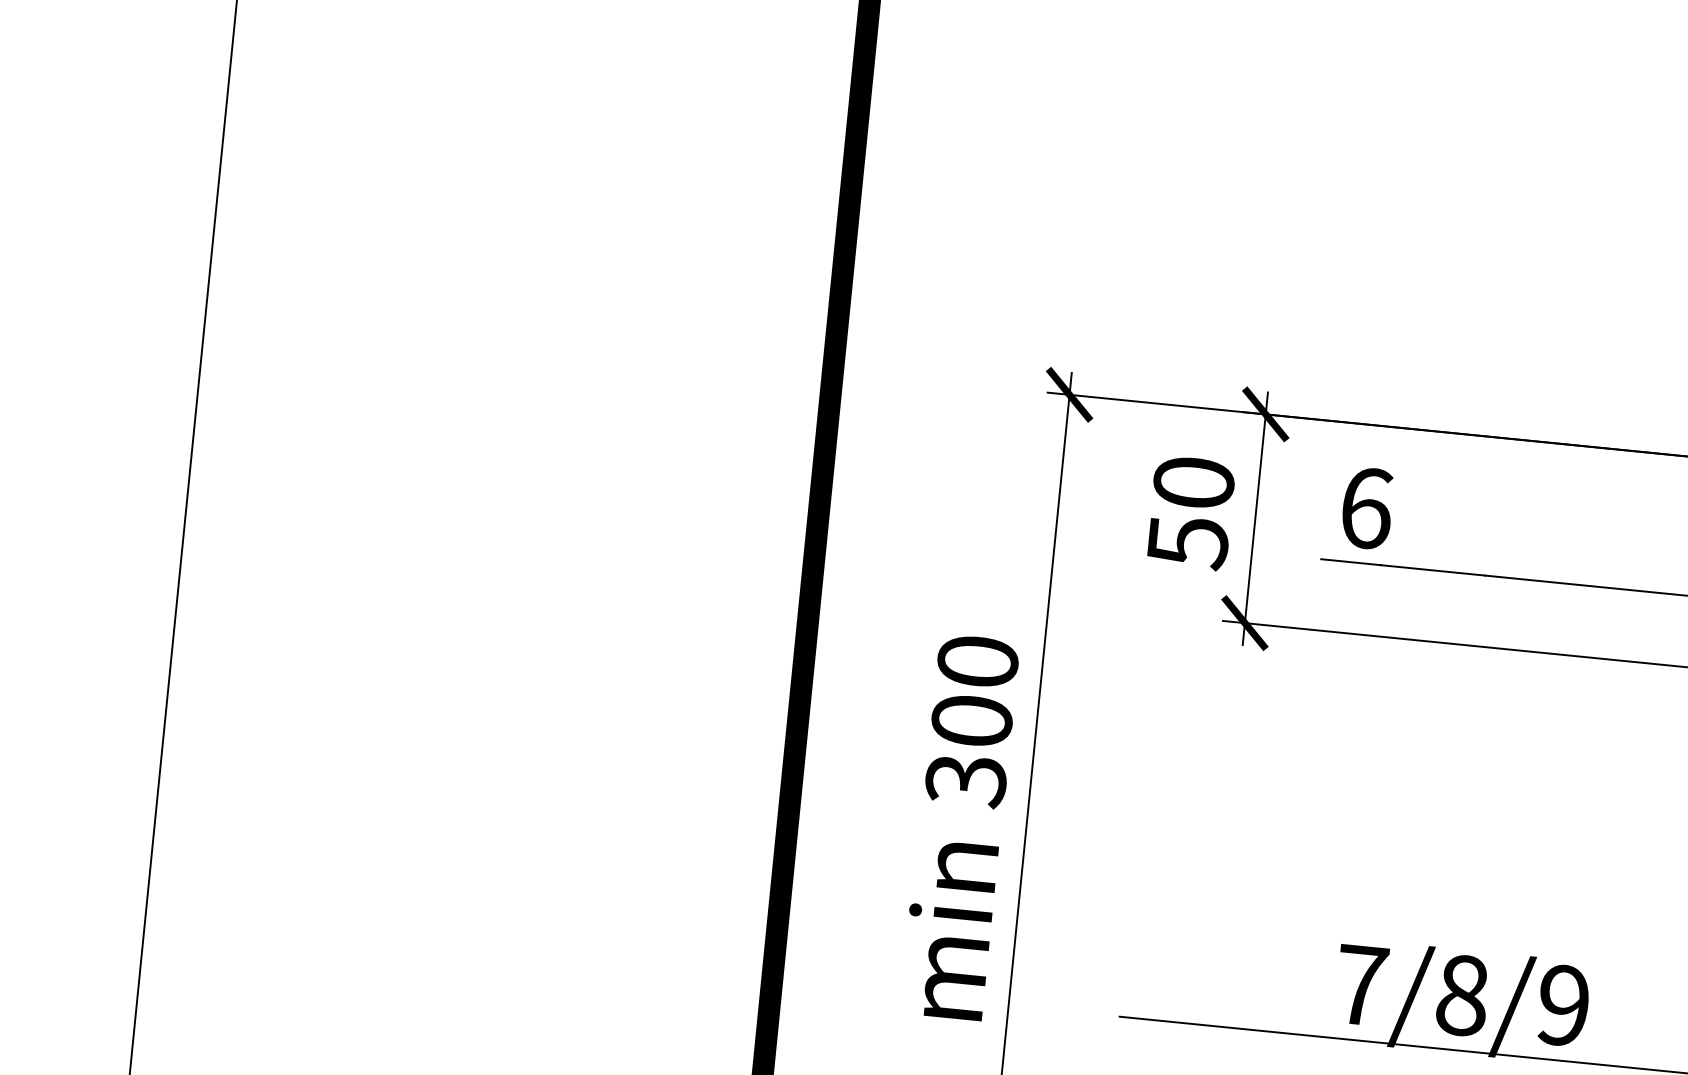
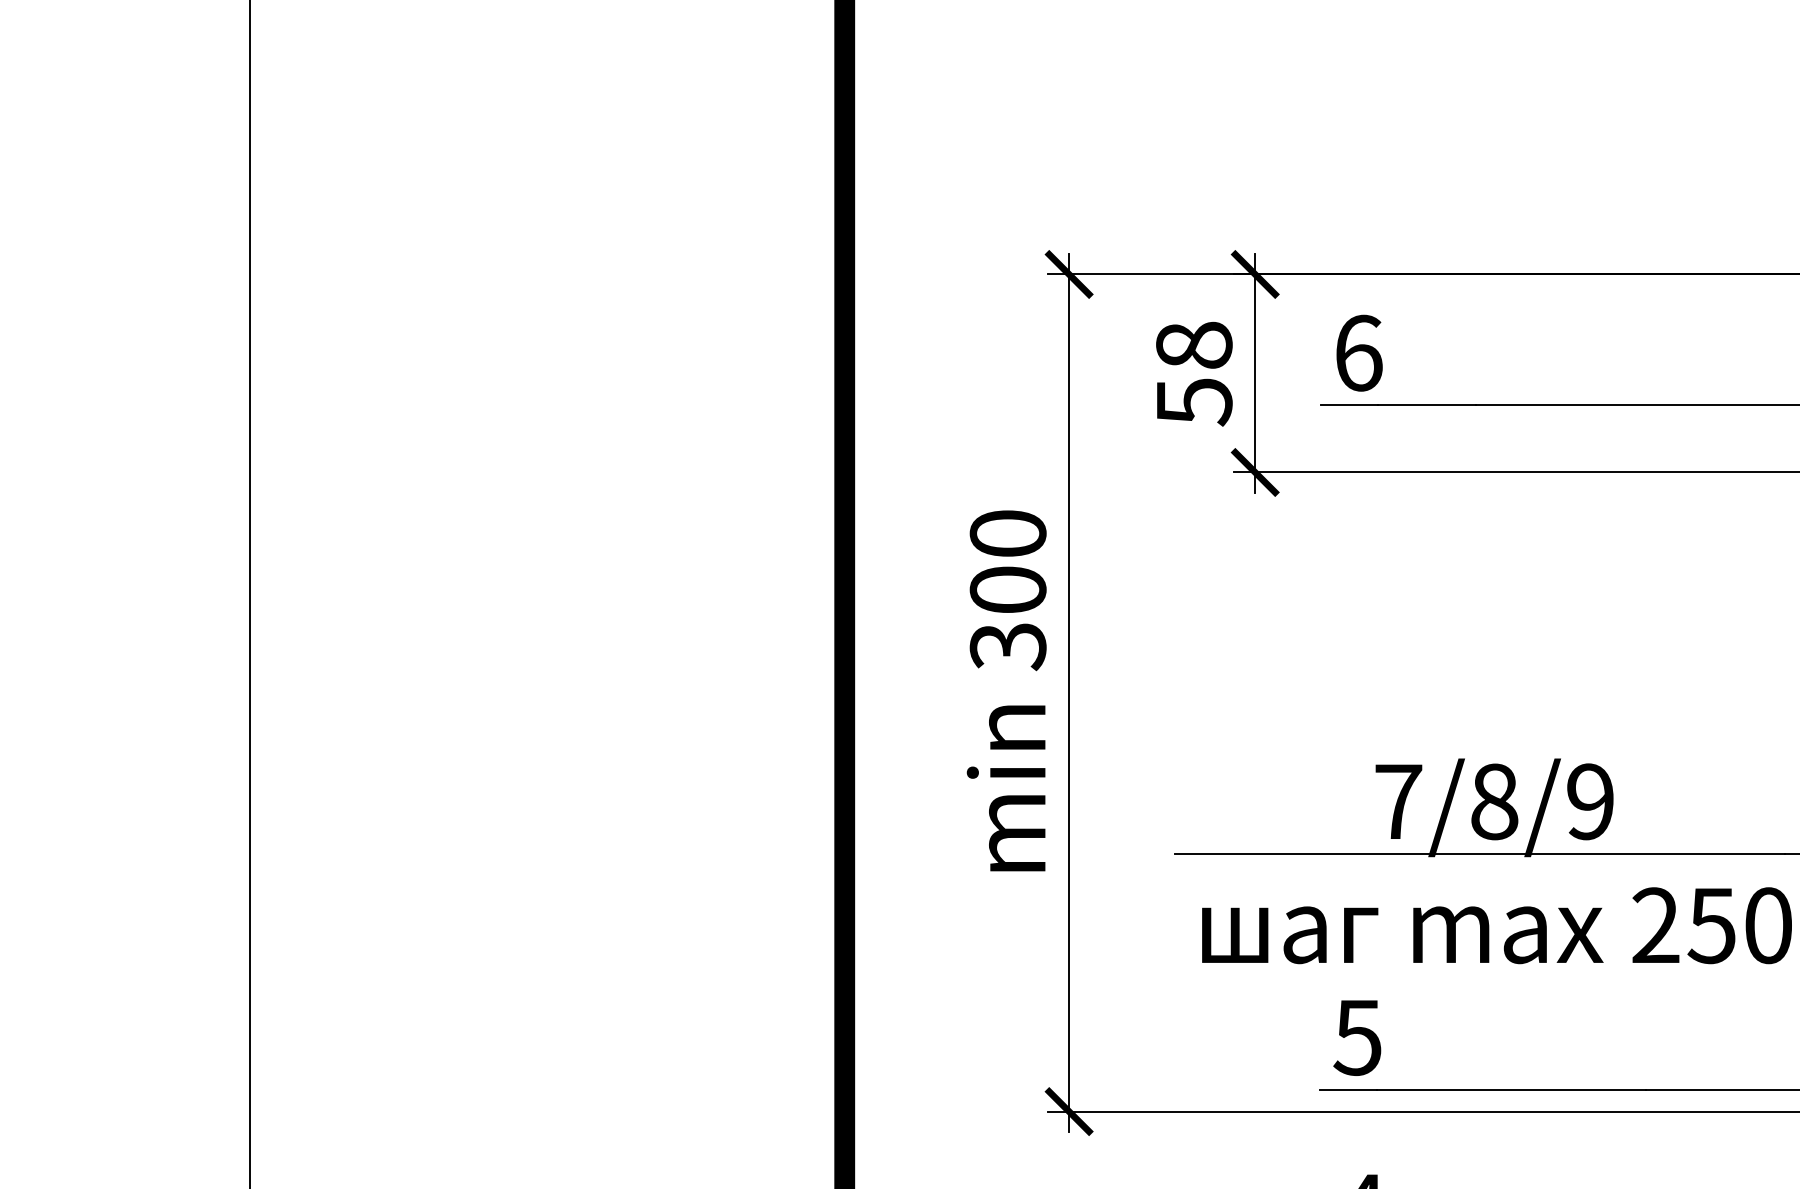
text: (1193, 481) -> (1193, 344), 50 -> 58

